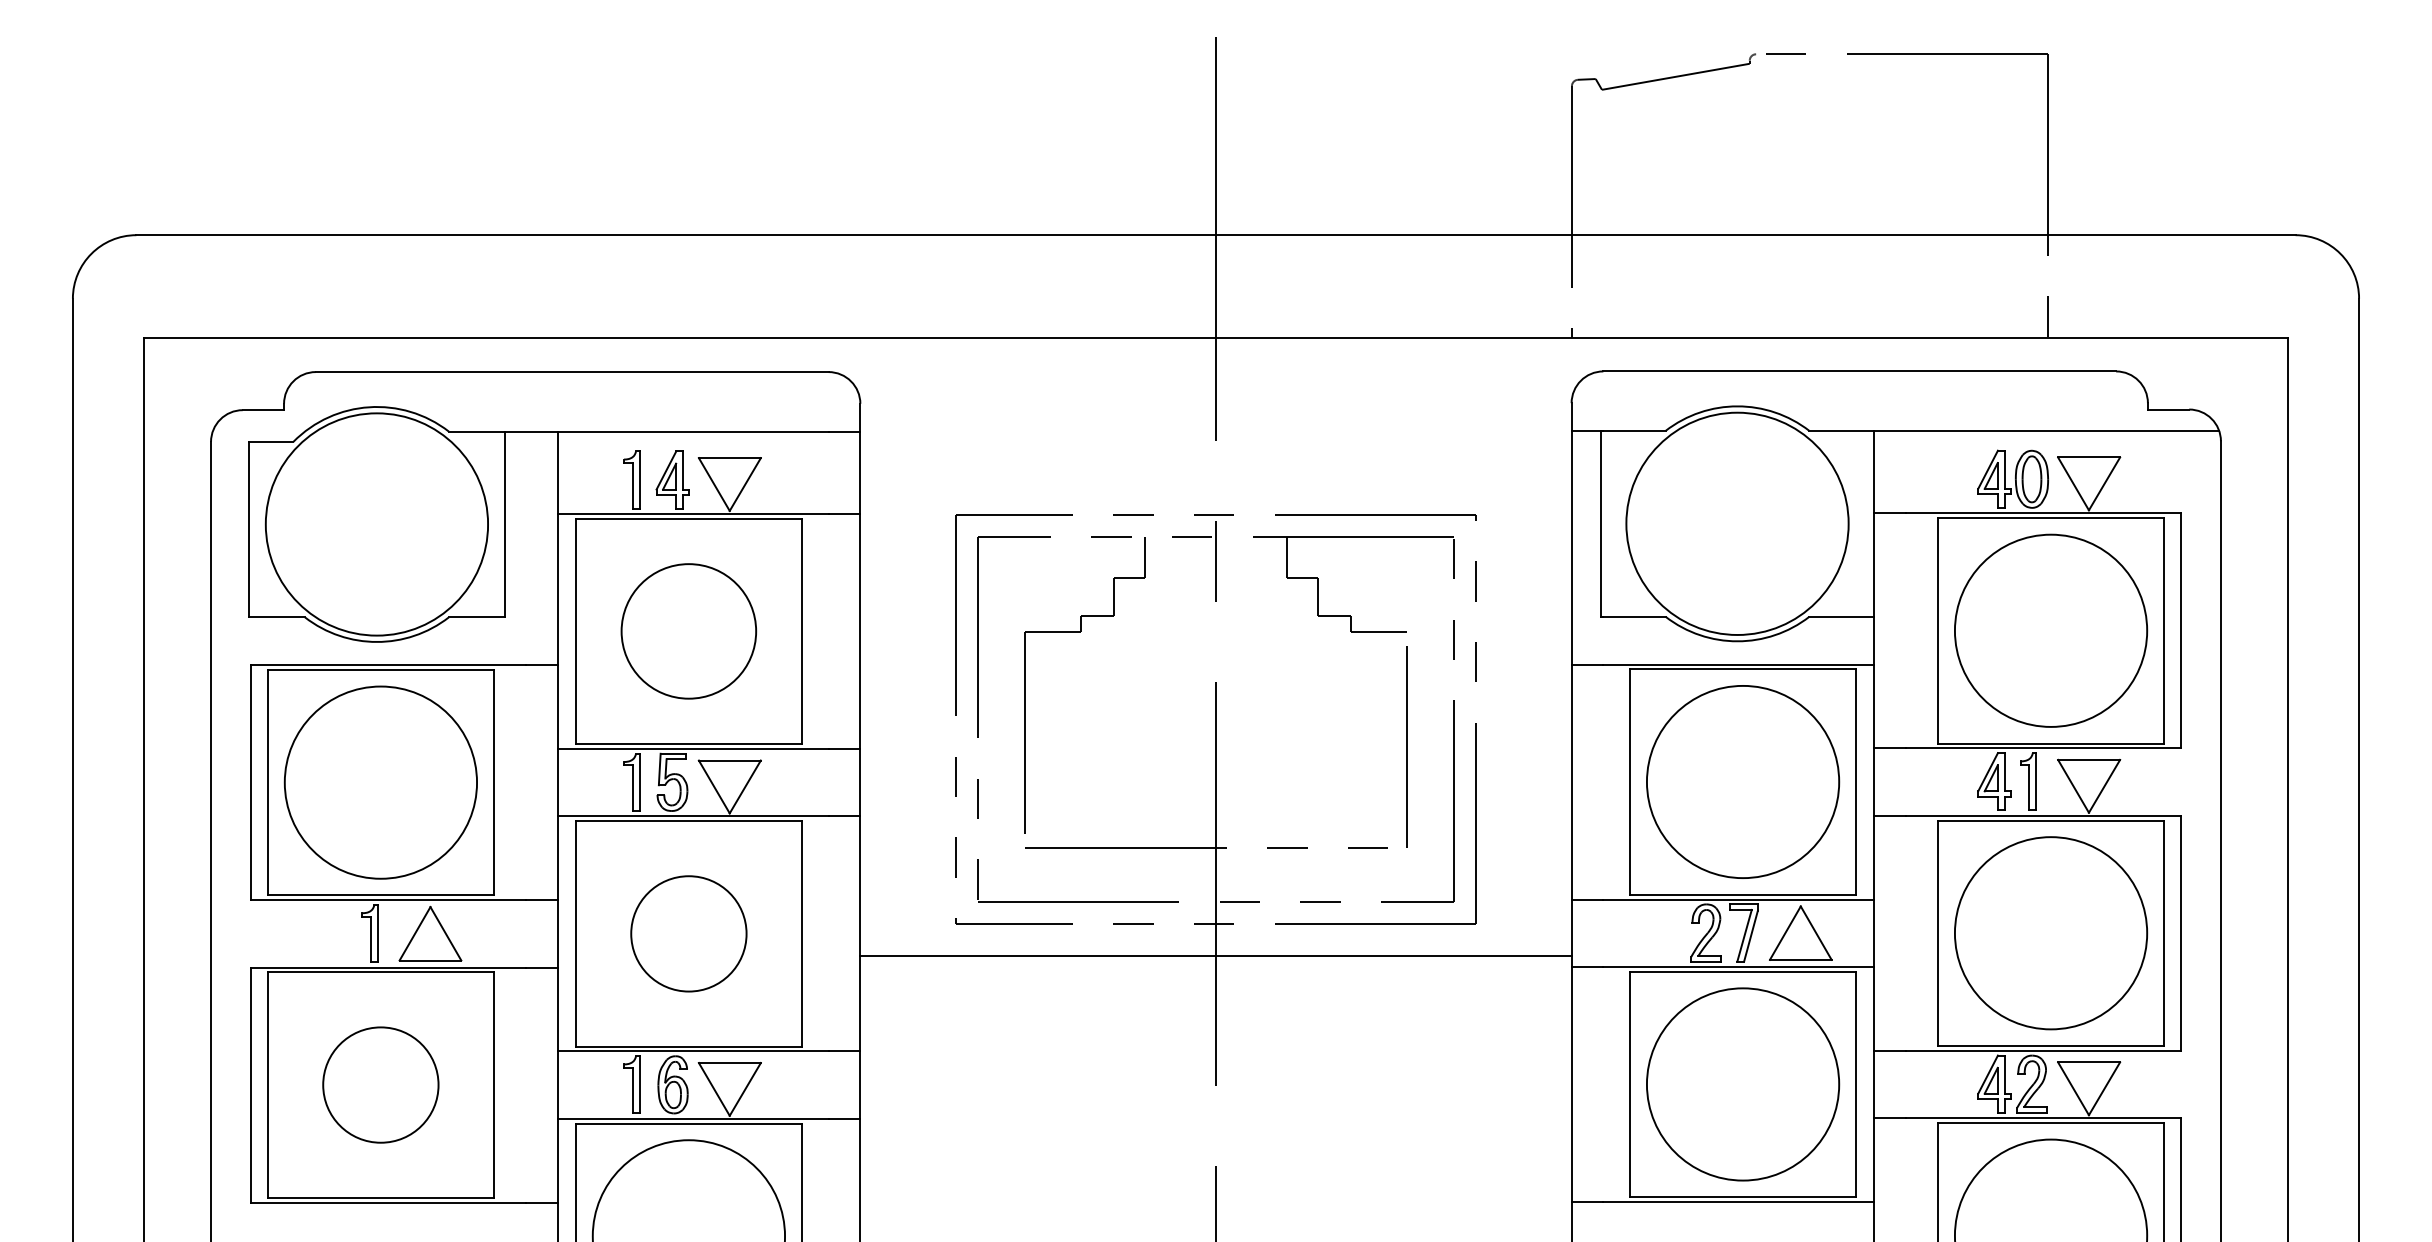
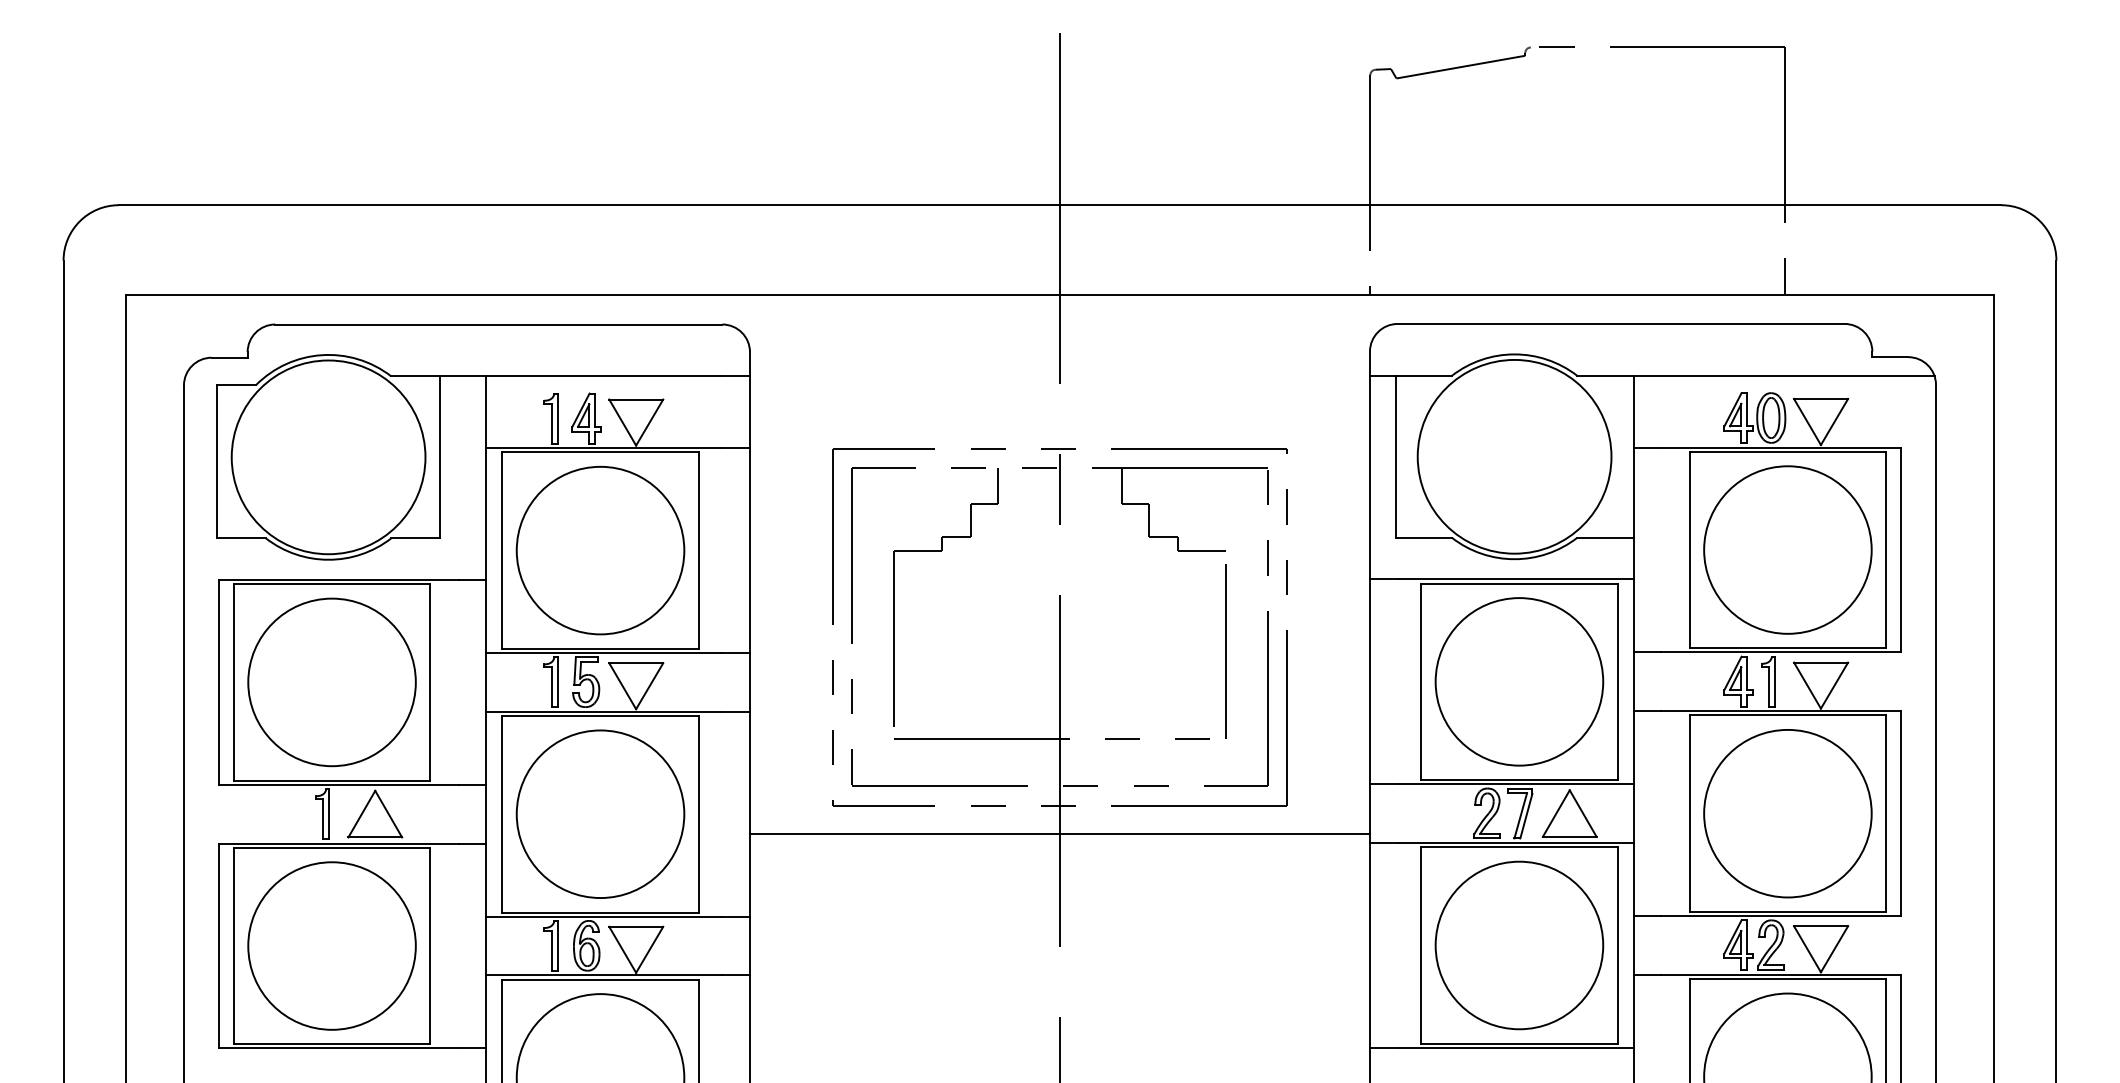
circle: (688, 631) -> (600, 550), size x1.43
circle: (688, 934) -> (600, 814), size x1.67
circle: (380, 1084) -> (331, 945), size x1.67

